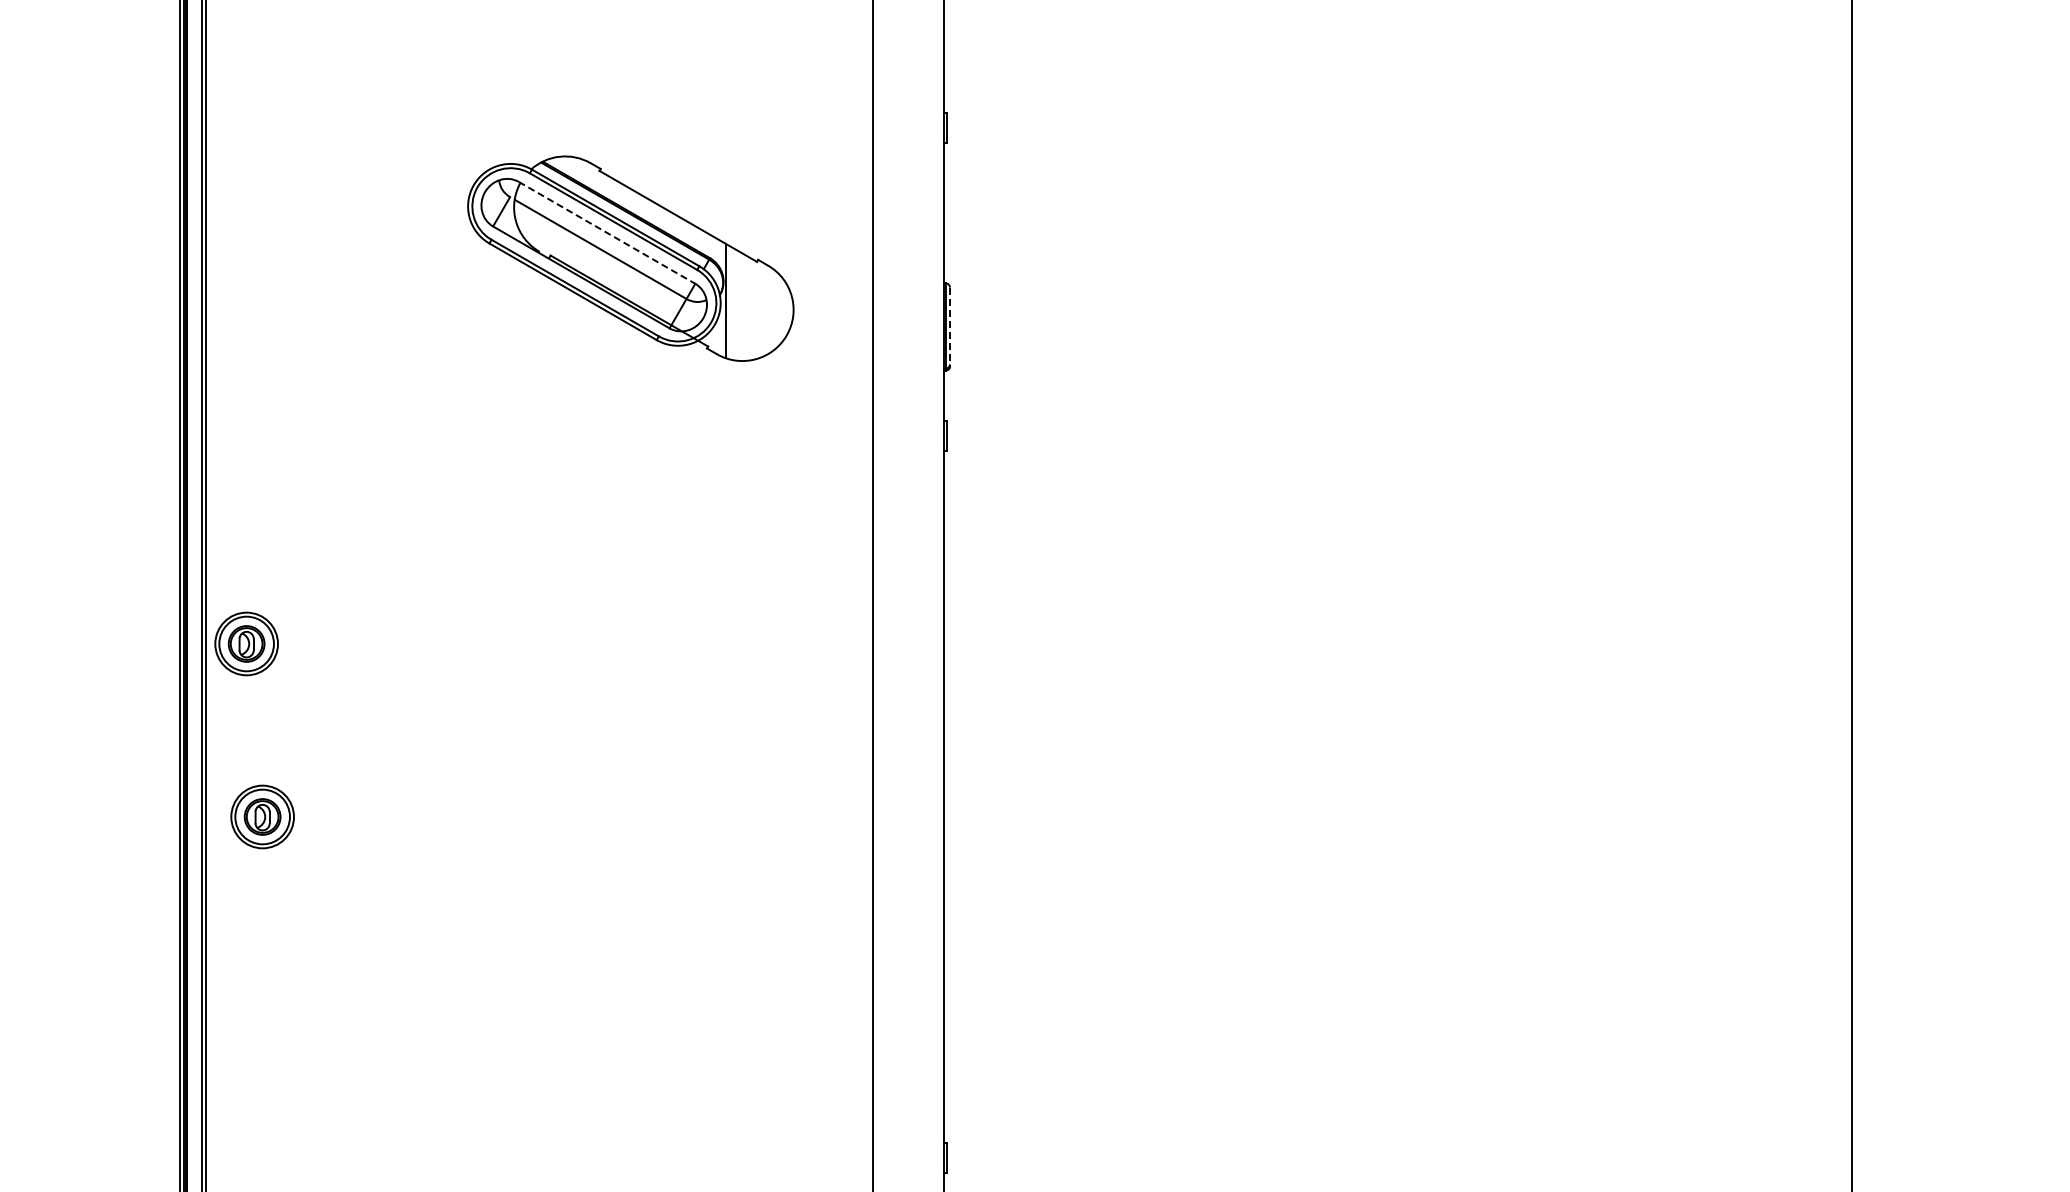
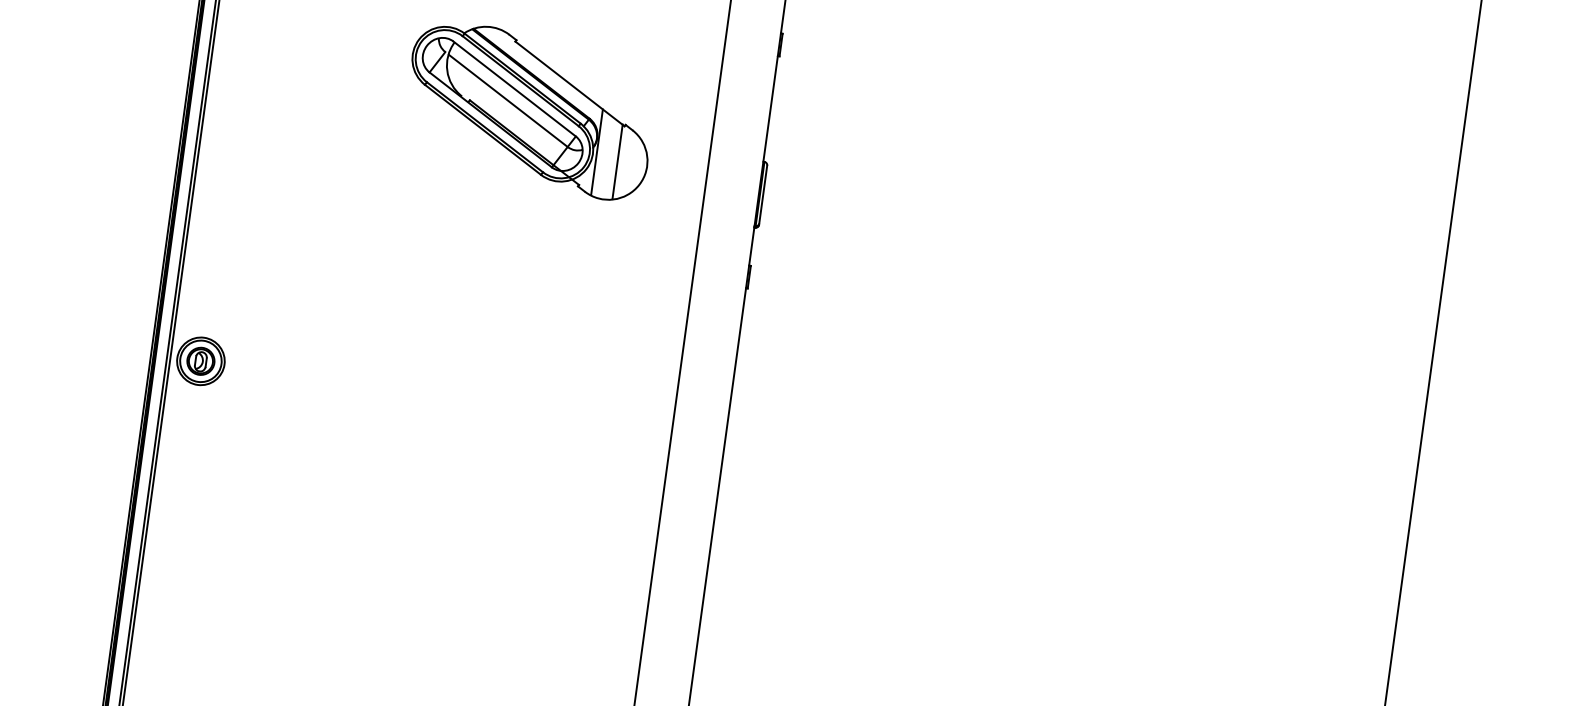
line: (607, 232) -> (515, 88), dashed -> solid
line: (754, 309) -> (617, 161), added
line: (950, 327) -> (763, 195), dashed -> solid
part: (262, 816) -> (195, 492), removed

